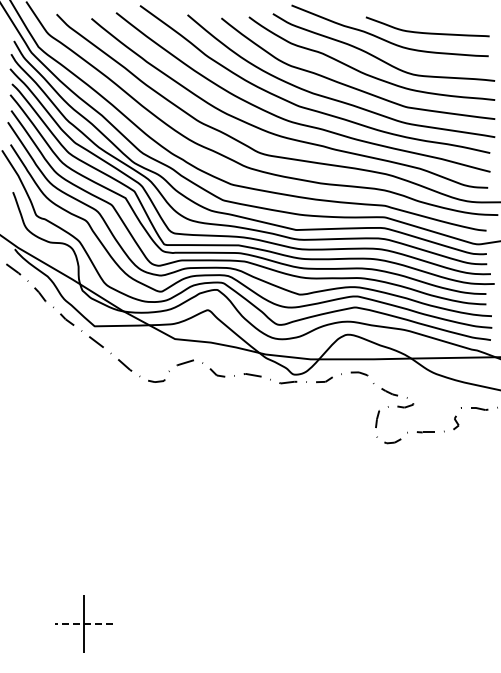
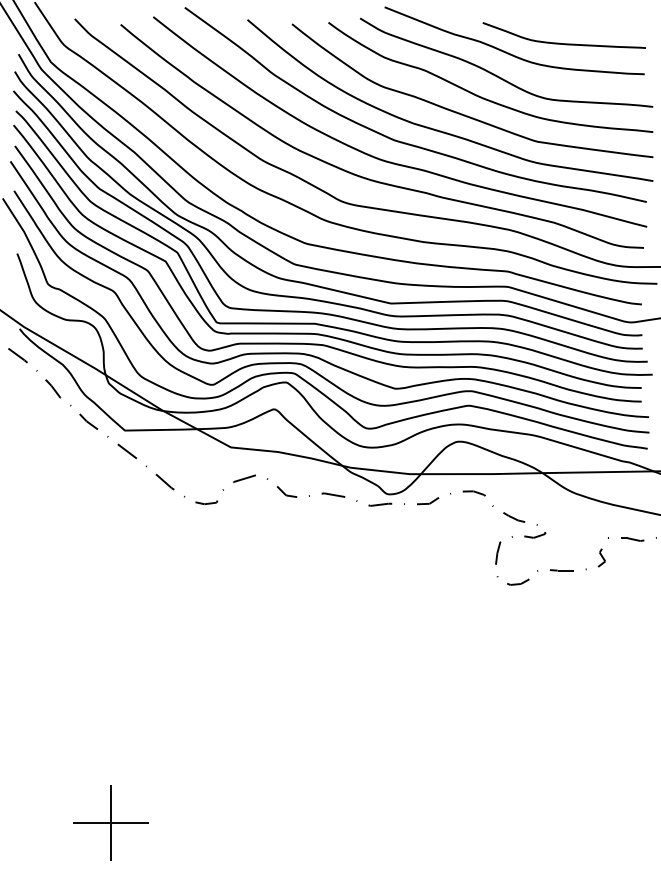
line: (83, 623) -> (110, 822), dashed -> solid

